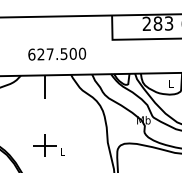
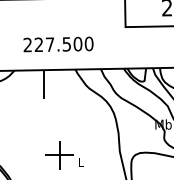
text: (31, 54) -> (27, 44), 627.500 -> 227.500
part: (48, 145) -> (63, 155), moved

